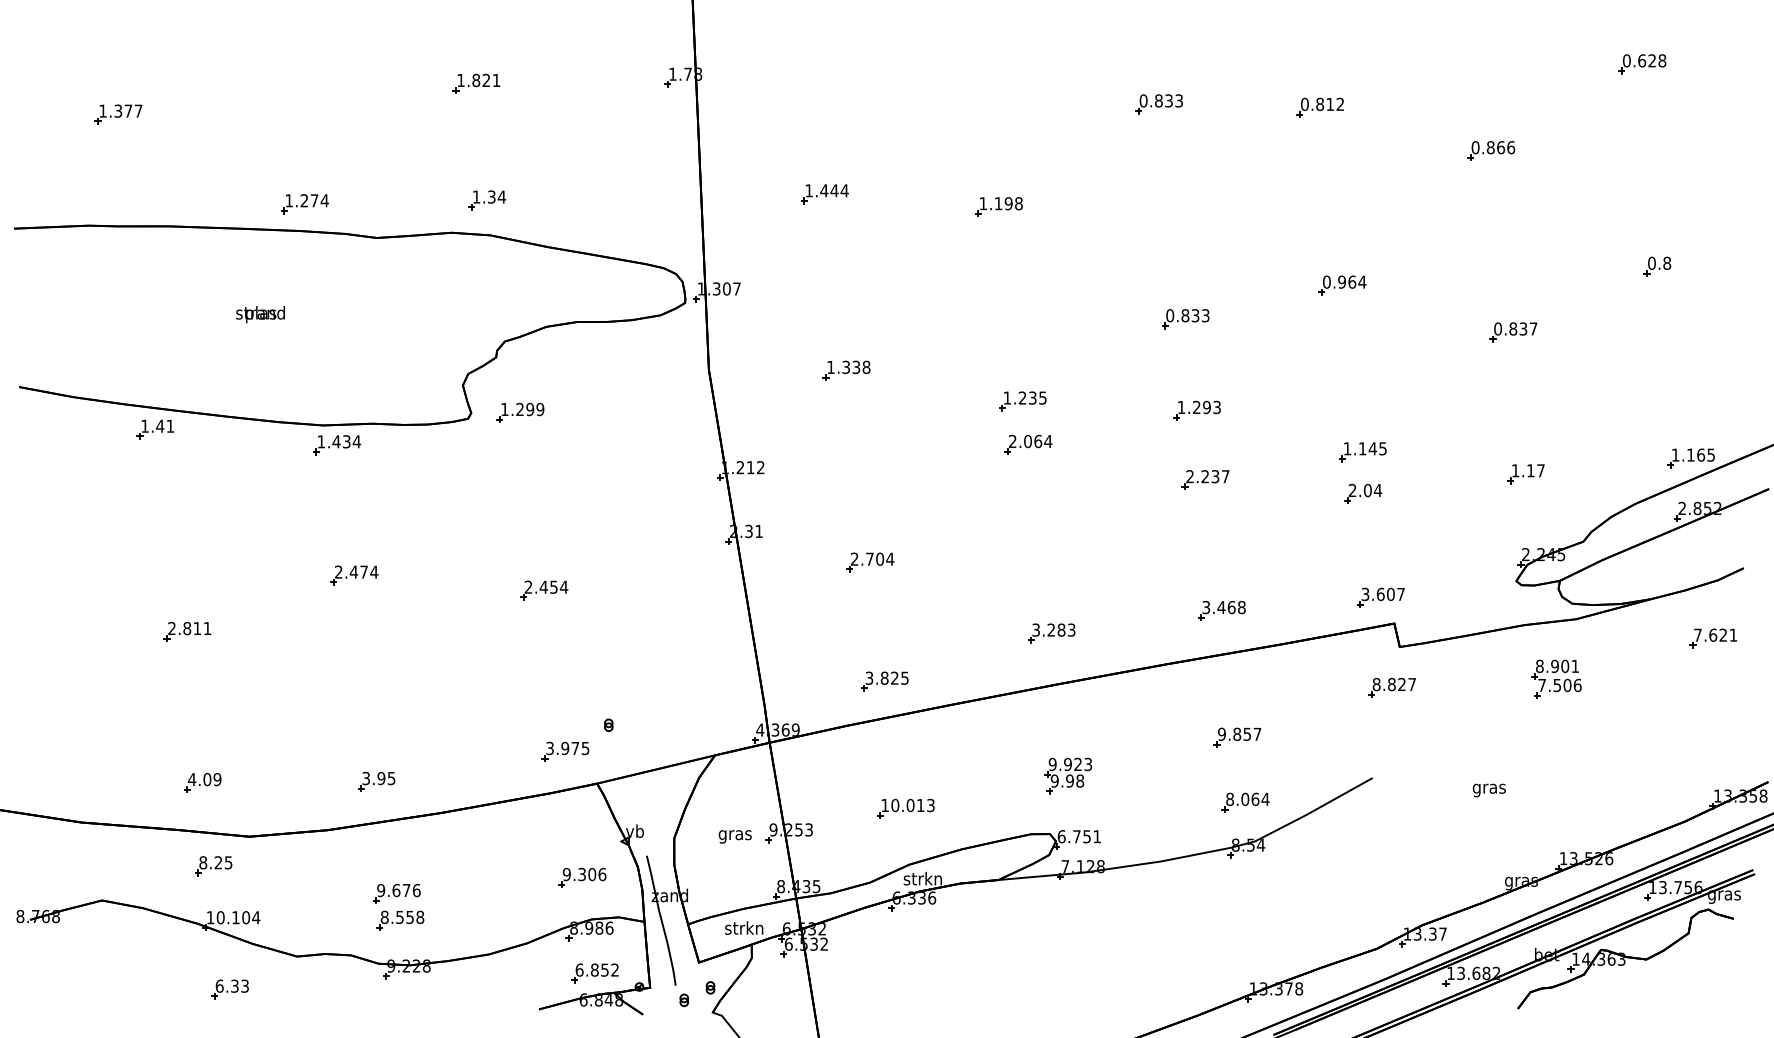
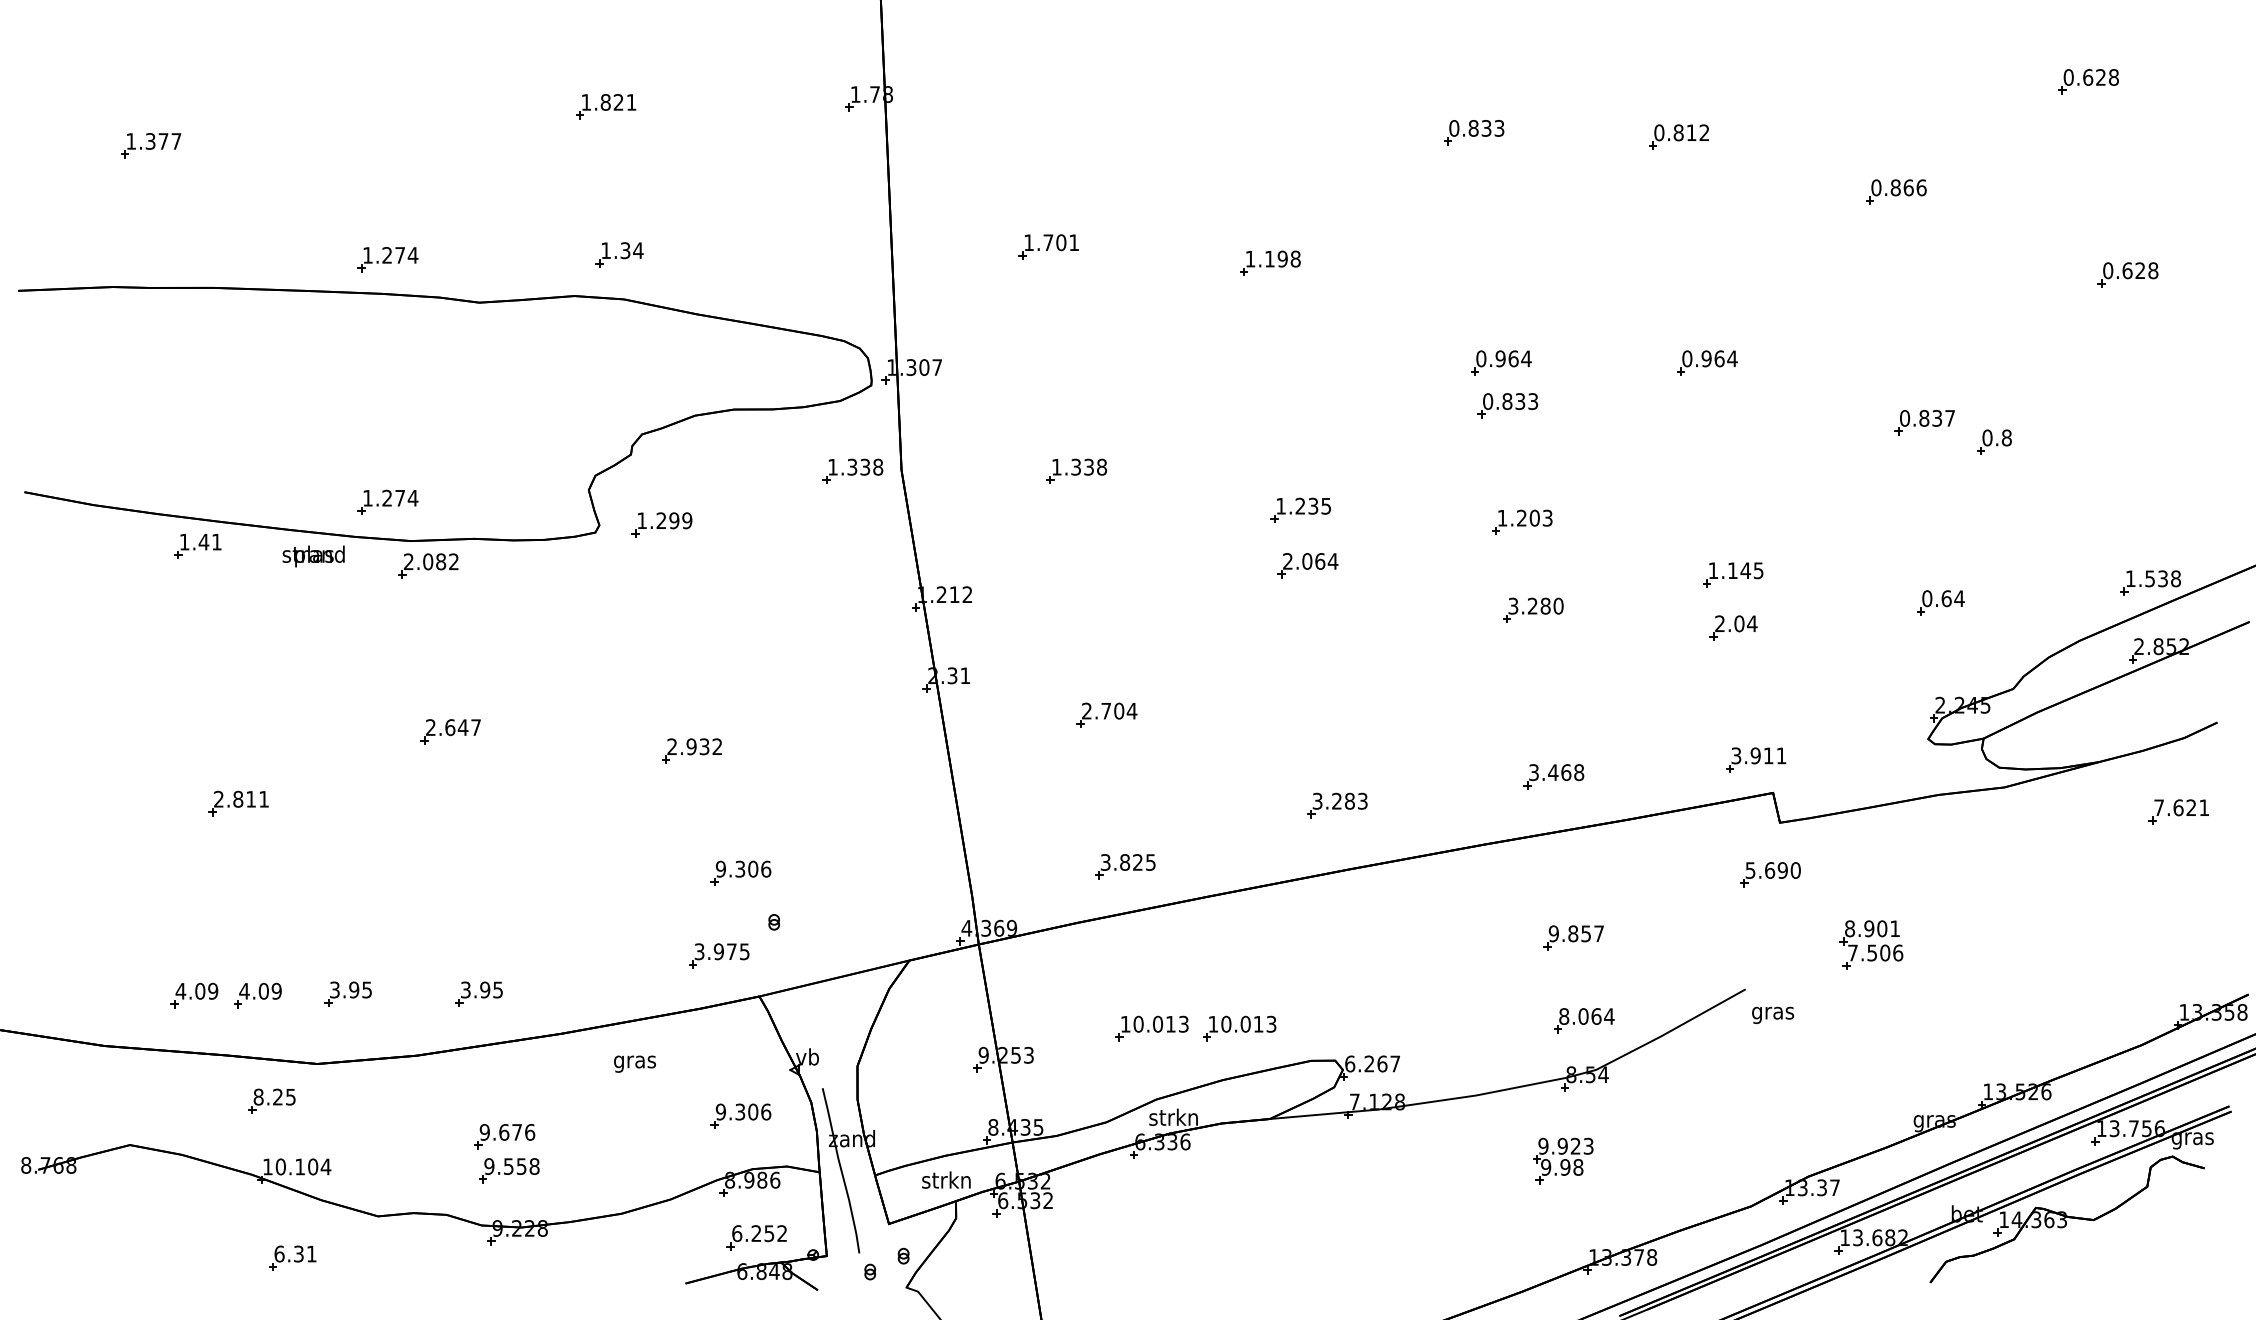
text: (834, 190) -> (1061, 242), 1.444 -> 1.701
part: (1673, 216) -> (2128, 275), added
part: (1657, 266) -> (1994, 441), moved
part: (1180, 285) -> (1501, 363), added
text: (260, 314) -> (313, 556), moved
part: (670, 370) -> (852, 471), added
part: (304, 395) -> (387, 502), added
text: (1206, 407) -> (1534, 518), 1.293 -> 1.203
text: (339, 441) -> (431, 561), 1.434 -> 2.082
text: (1701, 454) -> (2163, 577), 1.165 -> 1.538
text: (1528, 470) -> (1943, 598), 1.17 -> 0.64
text: (1207, 476) -> (1535, 605), 2.237 -> 3.280
text: (363, 571) -> (462, 726), 2.474 -> 2.647
text: (553, 586) -> (703, 745), 2.454 -> 2.932
text: (1390, 594) -> (1768, 755), 3.607 -> 3.911
part: (1556, 678) -> (1871, 944), moved
text: (1394, 684) -> (1773, 870), 8.827 -> 5.690
part: (582, 686) -> (740, 872), added
part: (1068, 775) -> (1563, 1160), moved
part: (273, 781) -> (347, 993), added
part: (152, 782) -> (194, 995), added
text: (1488, 790) -> (1772, 1015), moved
part: (974, 808) -> (1239, 1028), added
text: (734, 836) -> (634, 1063), moved
text: (1086, 836) -> (1381, 1063), 6.751 -> 6.267
text: (384, 917) -> (489, 1166), 8.558 -> 9.558
text: (594, 969) -> (756, 1232), 6.852 -> 6.252
text: (244, 985) -> (311, 1253), 6.33 -> 6.31

